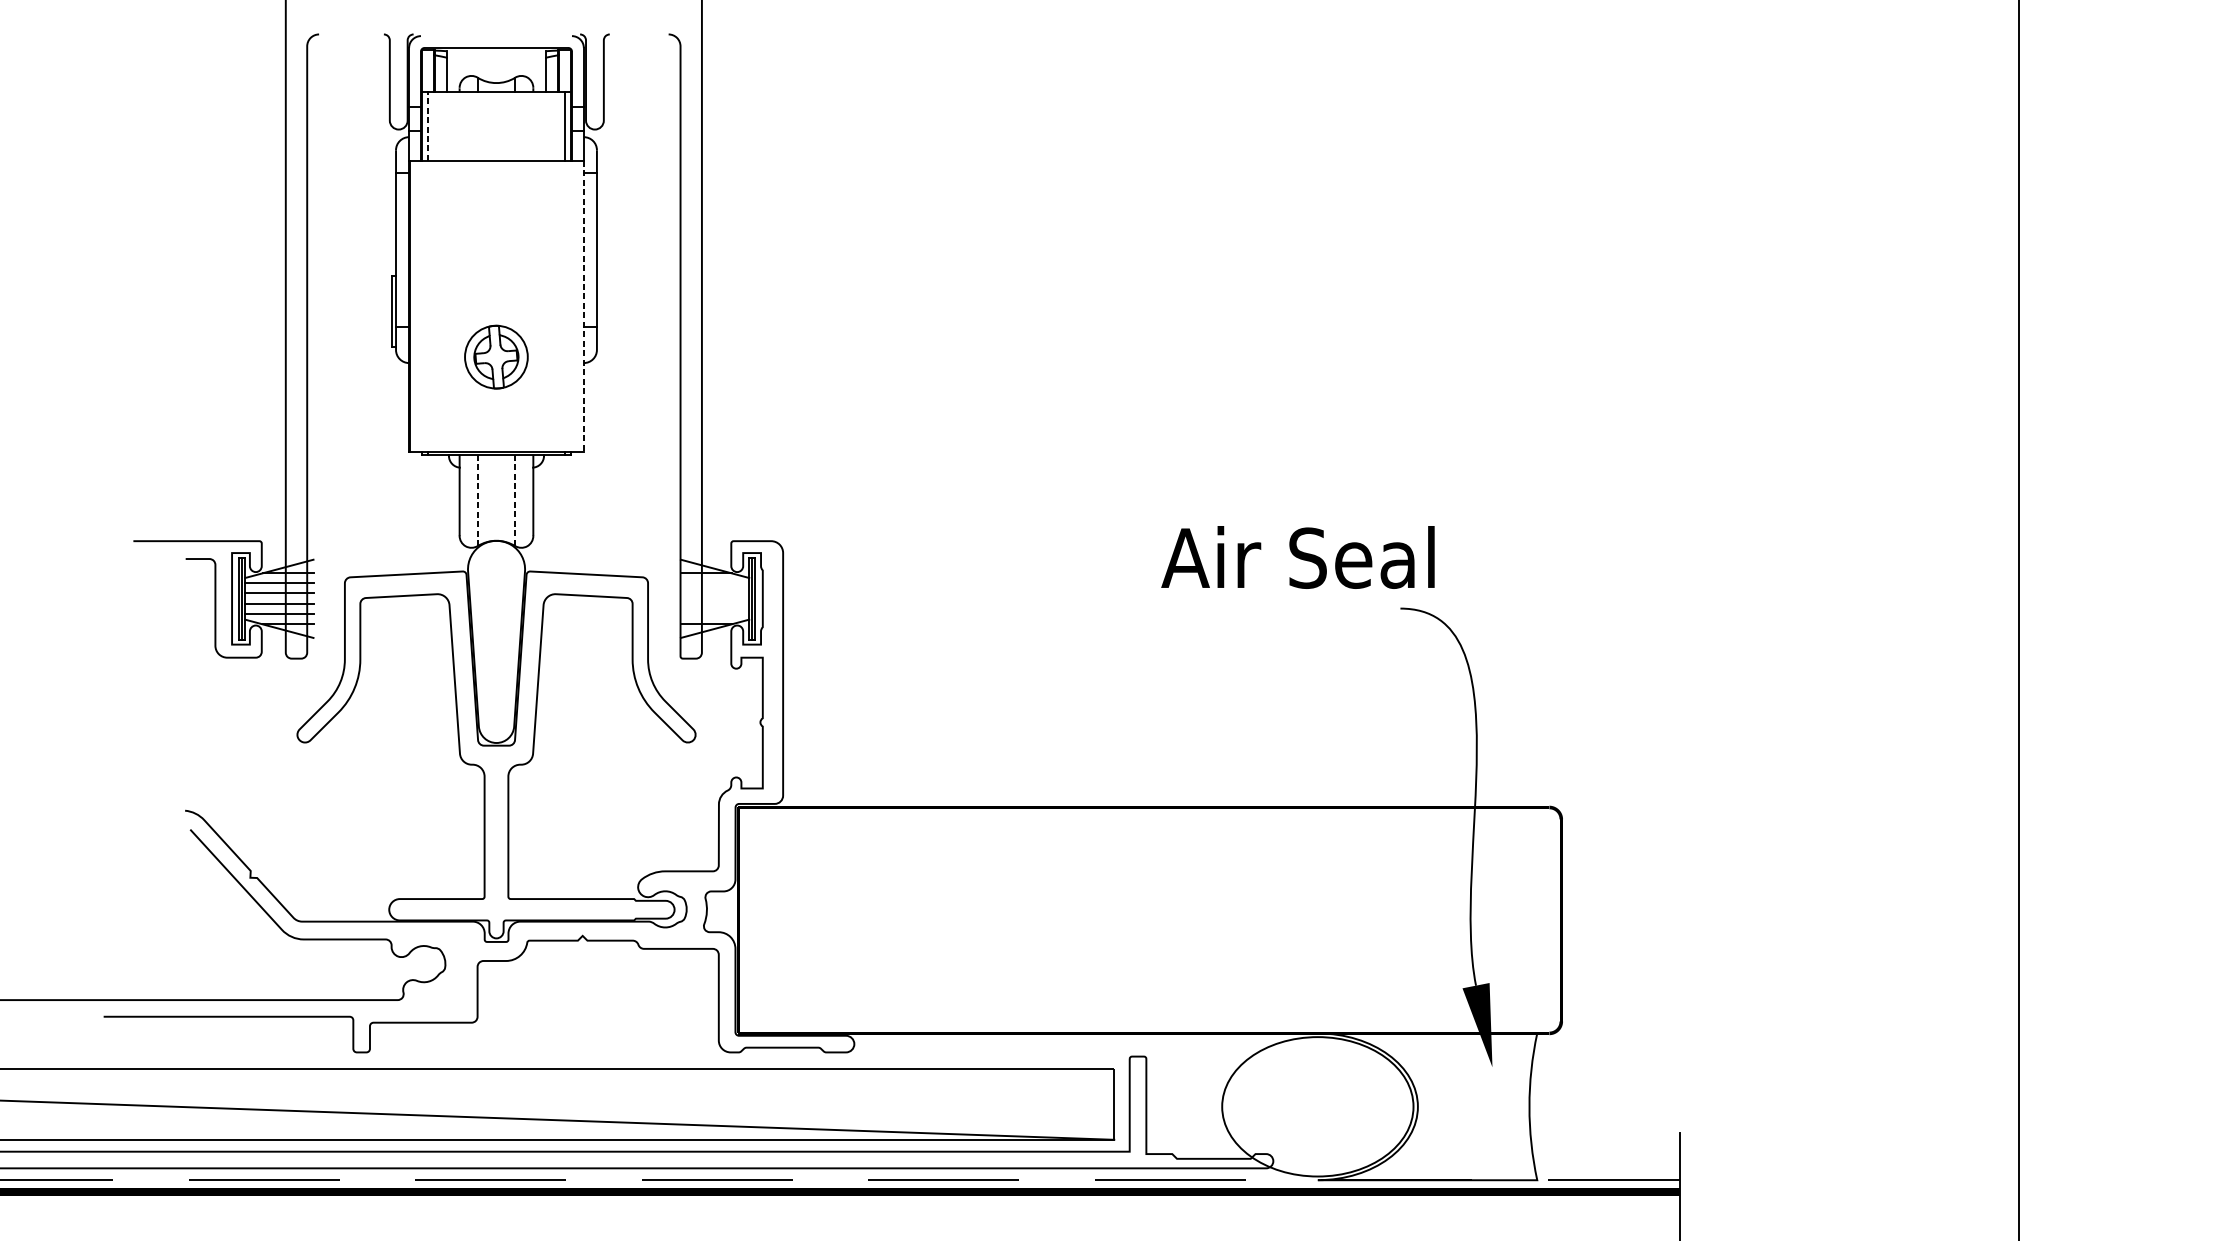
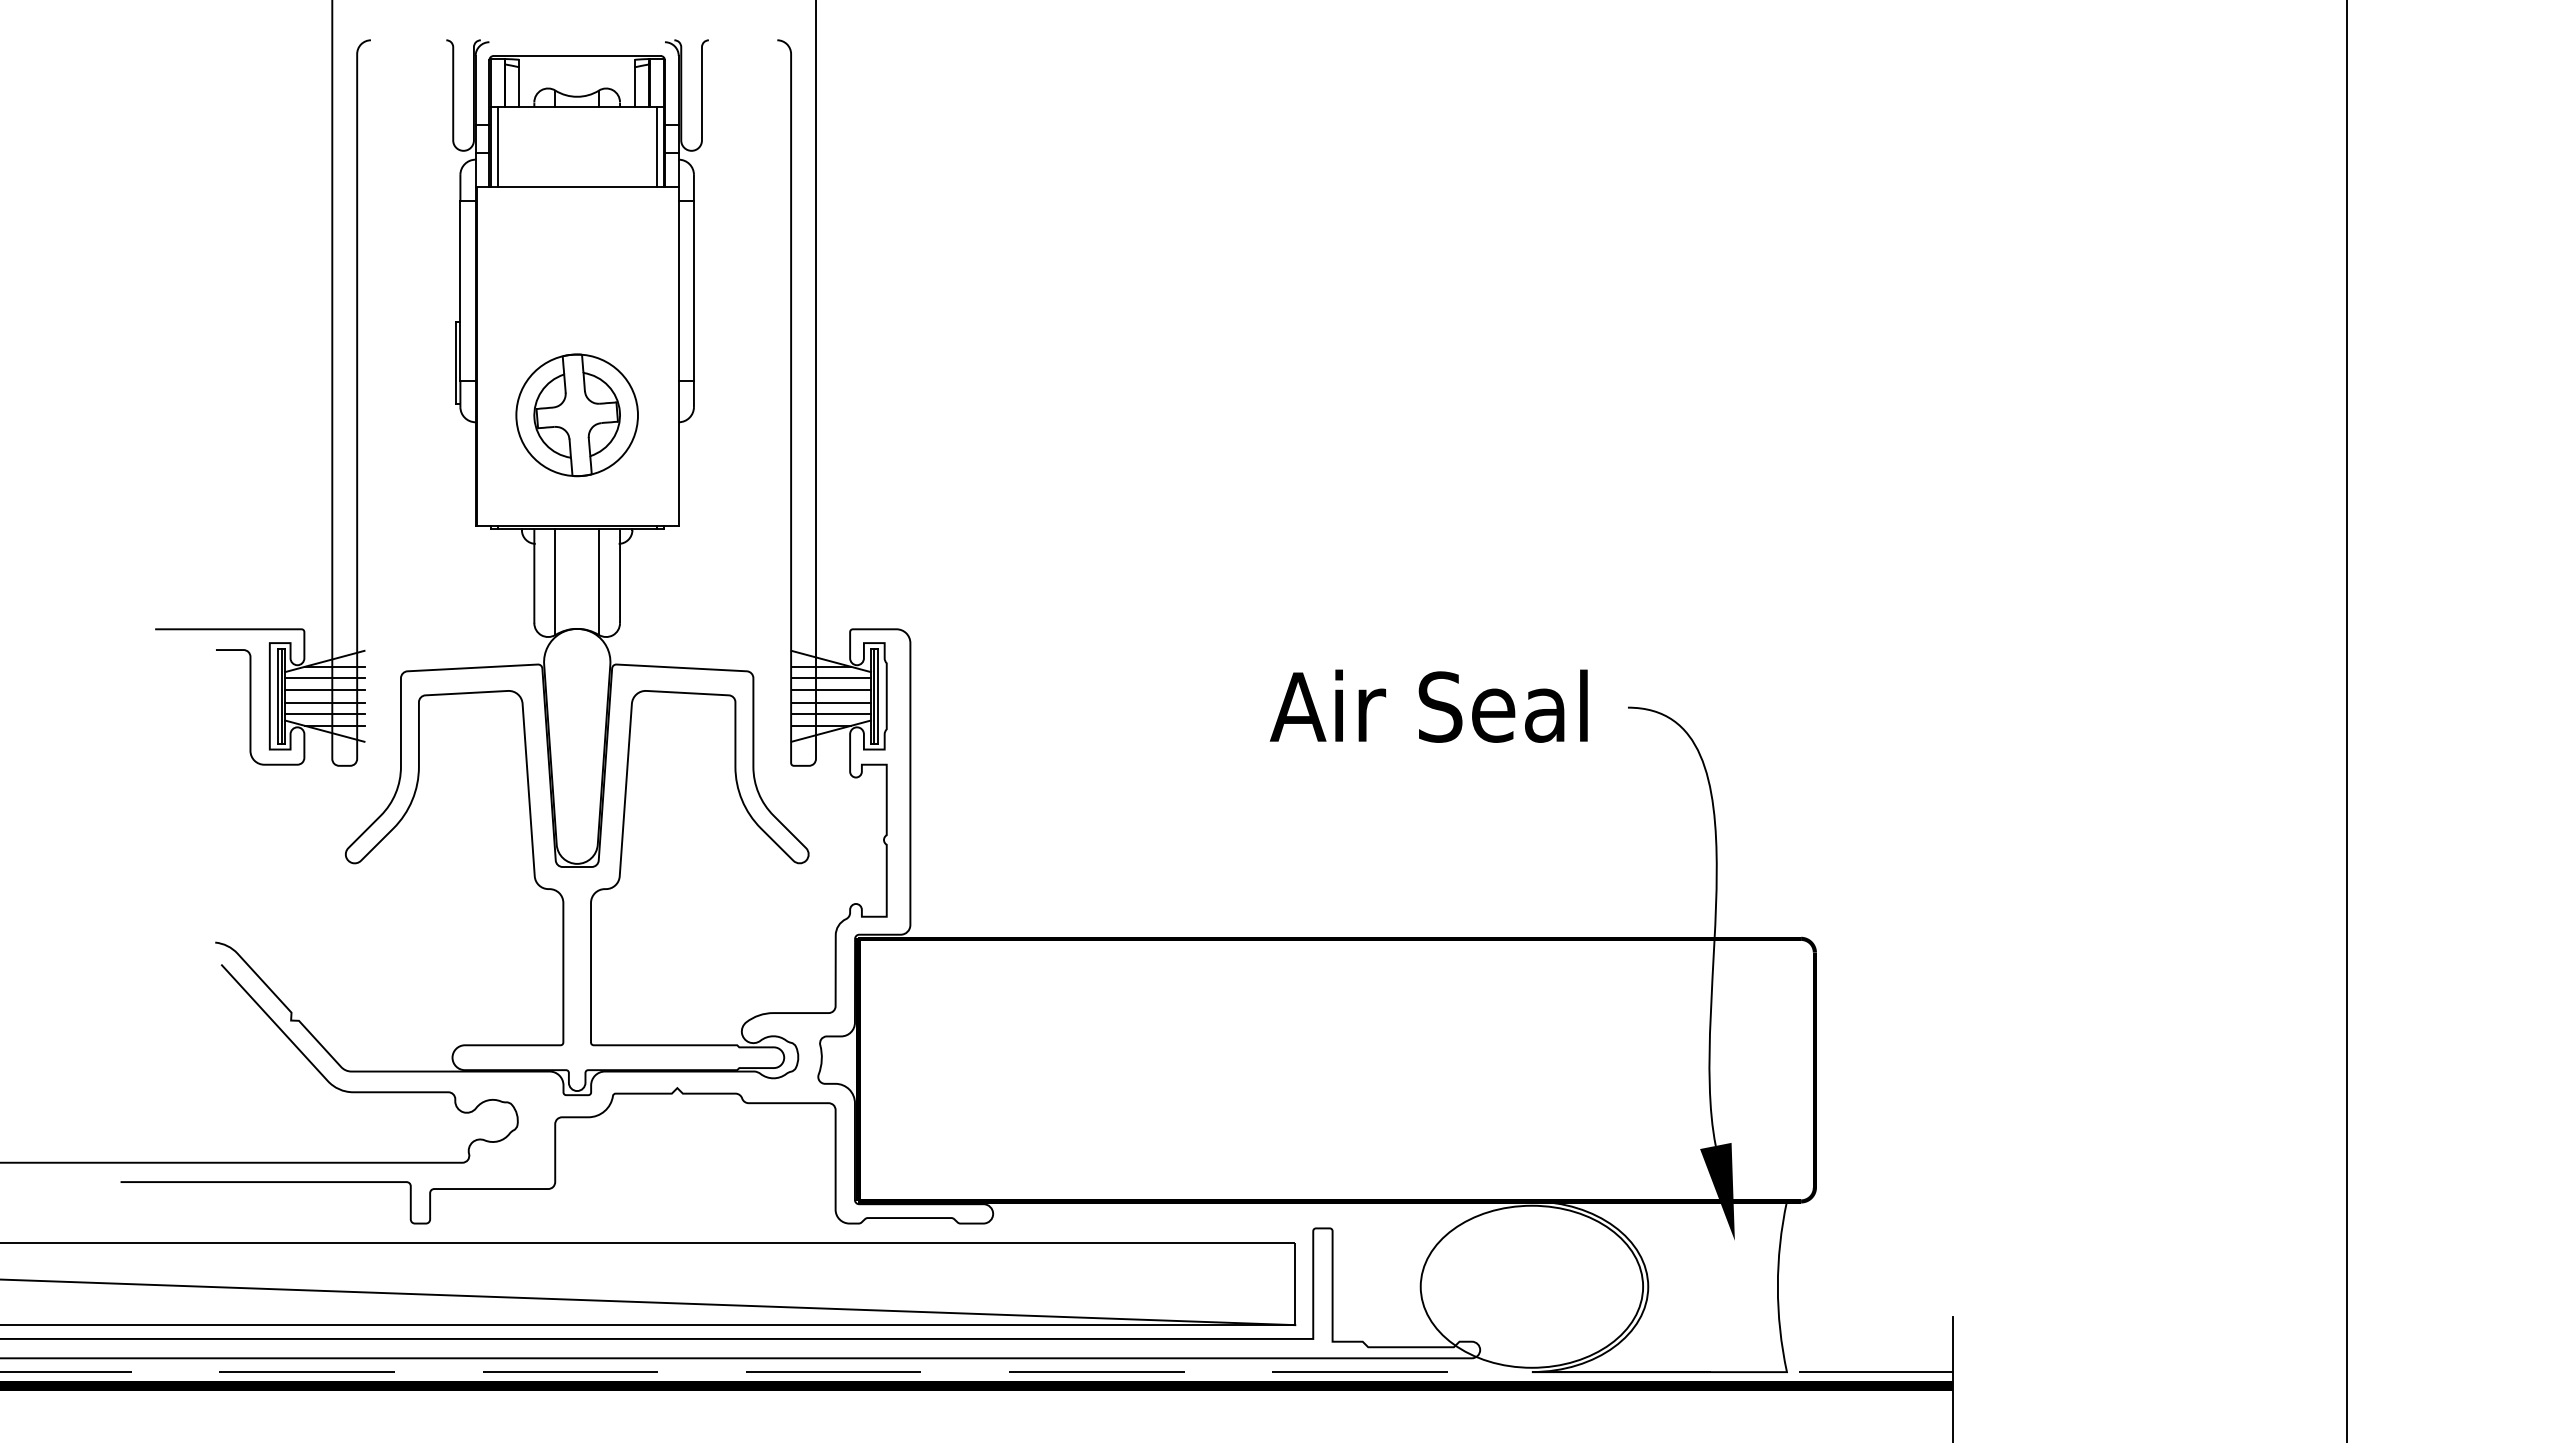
line: (427, 125) -> (497, 146), dashed -> solid
line: (583, 307) -> (678, 357), dashed -> solid
part: (495, 357) -> (576, 415), size x1.67
line: (477, 500) -> (555, 581), dashed -> solid
line: (515, 500) -> (599, 582), dashed -> solid
text: (1297, 556) -> (1428, 705), moved
line: (715, 583) -> (831, 678), added
line: (715, 592) -> (831, 689), added
line: (715, 604) -> (831, 702), added
line: (715, 614) -> (831, 714), added

